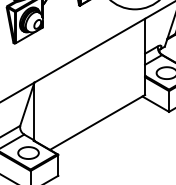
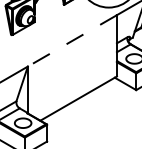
line: (88, 51) -> (71, 41), solid -> dashed

